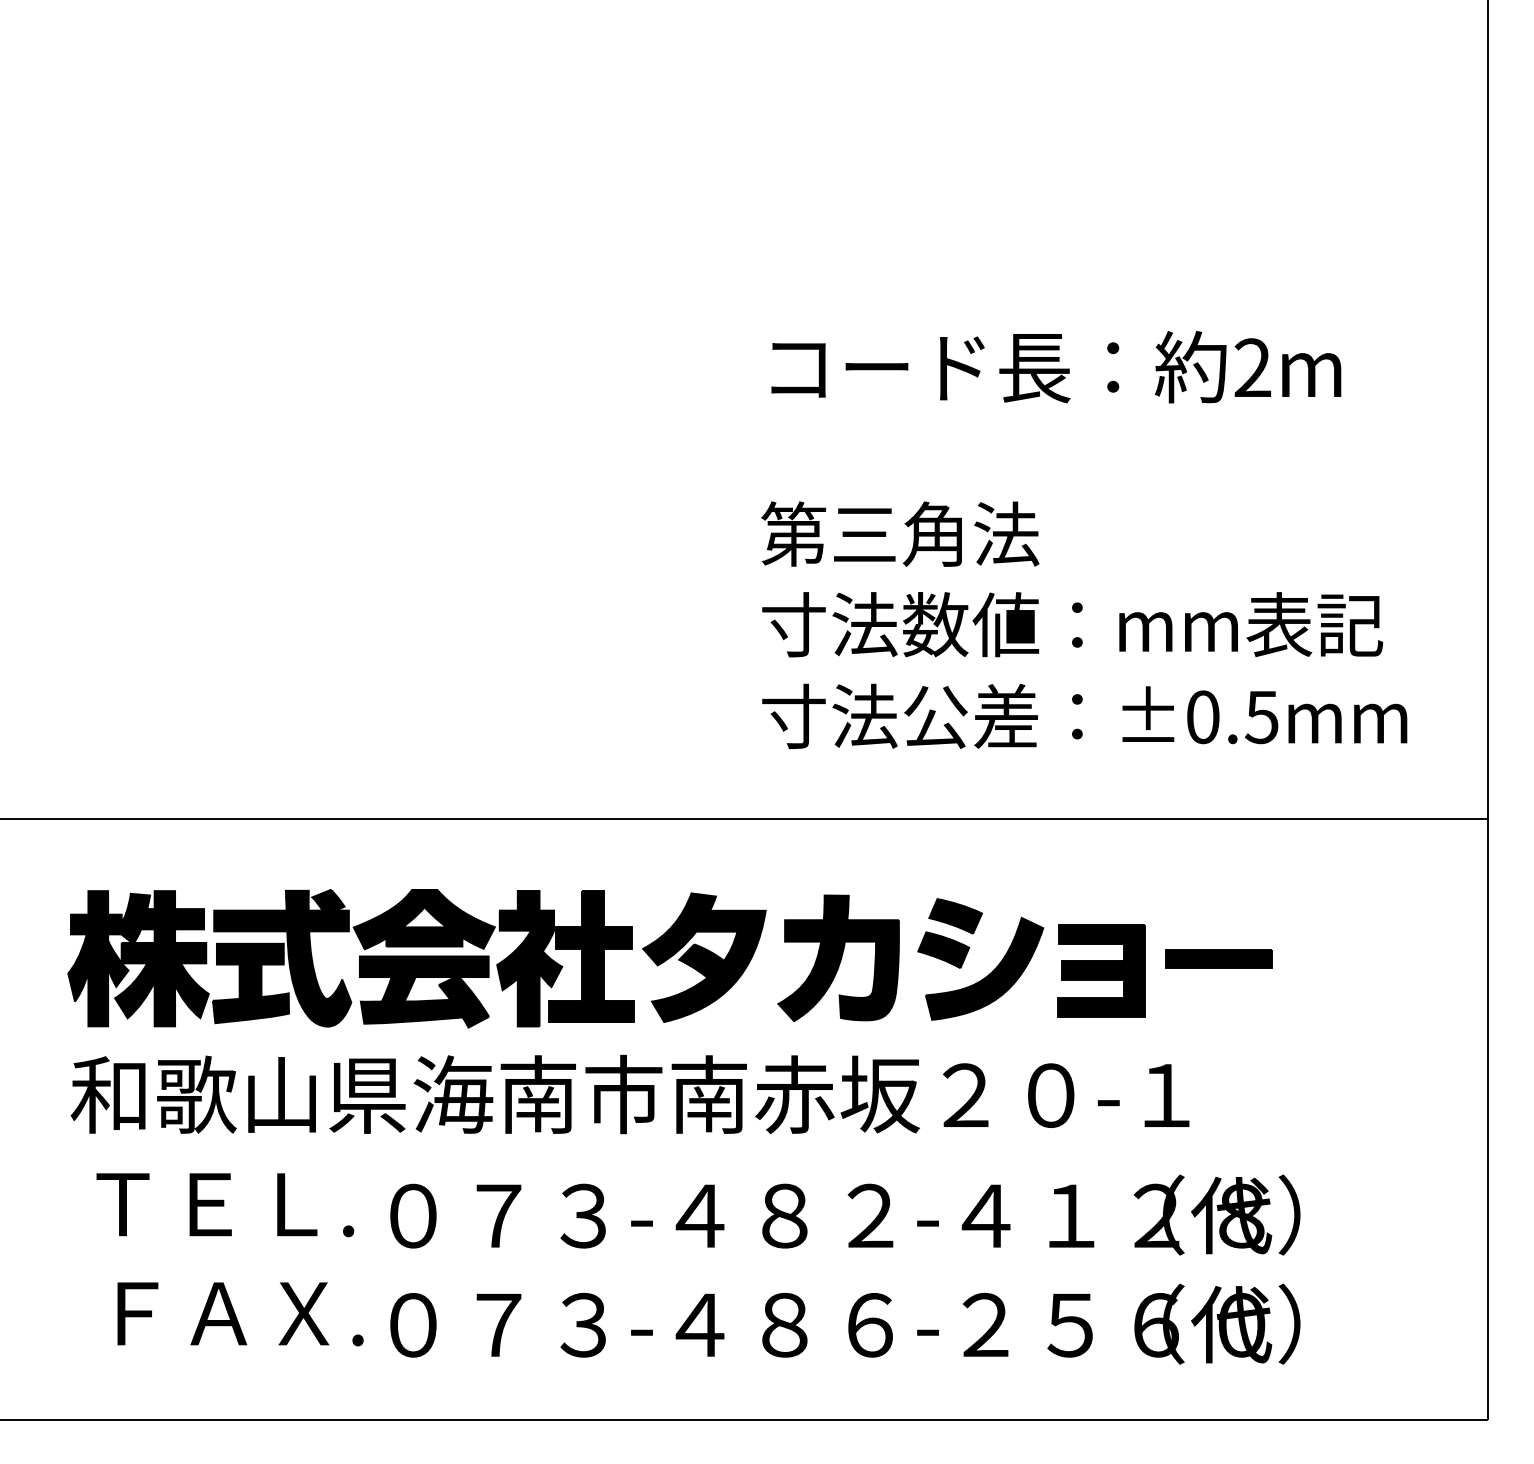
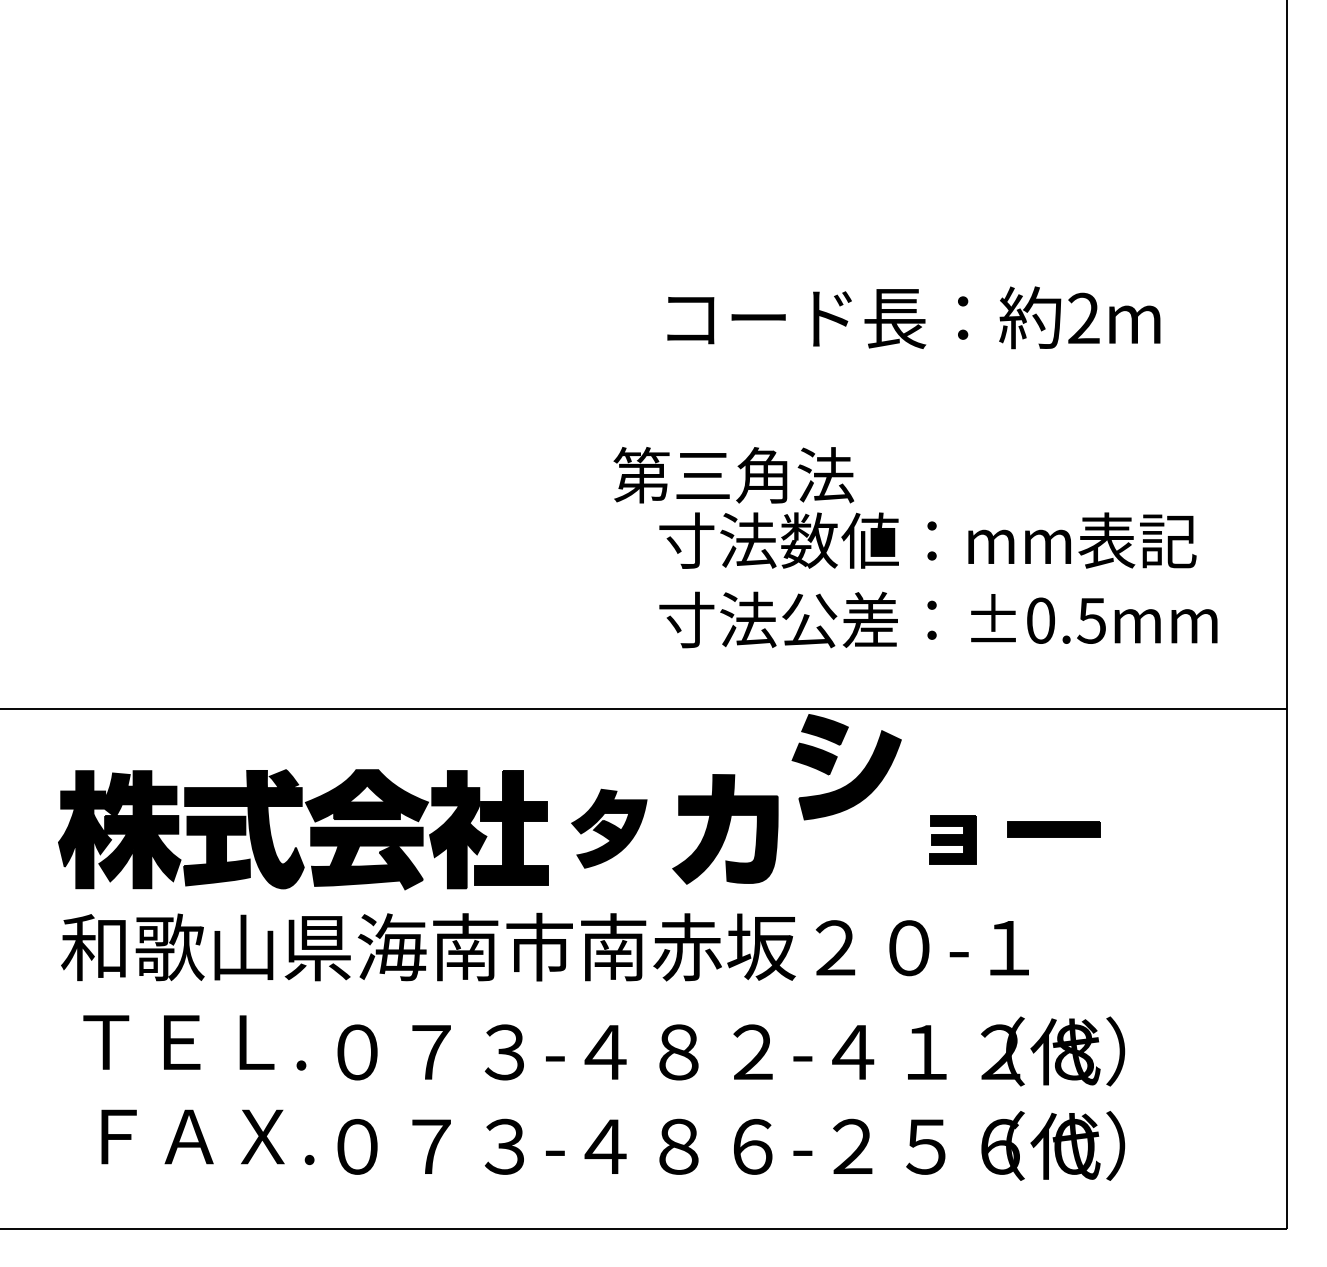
text: (900, 533) -> (734, 474), moved
part: (968, 952) -> (836, 761), moved
part: (704, 957) -> (609, 828), size x0.7
part: (1101, 970) -> (952, 839), size x0.6

